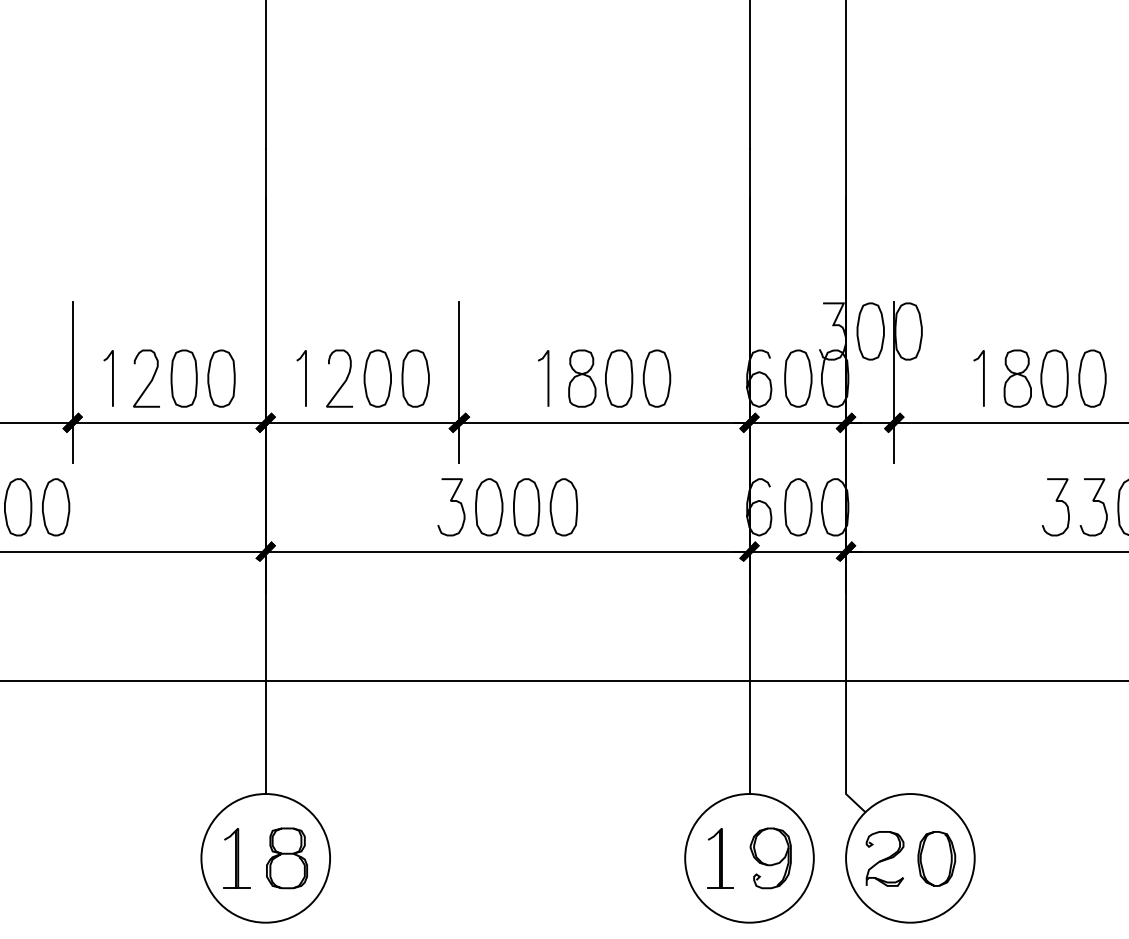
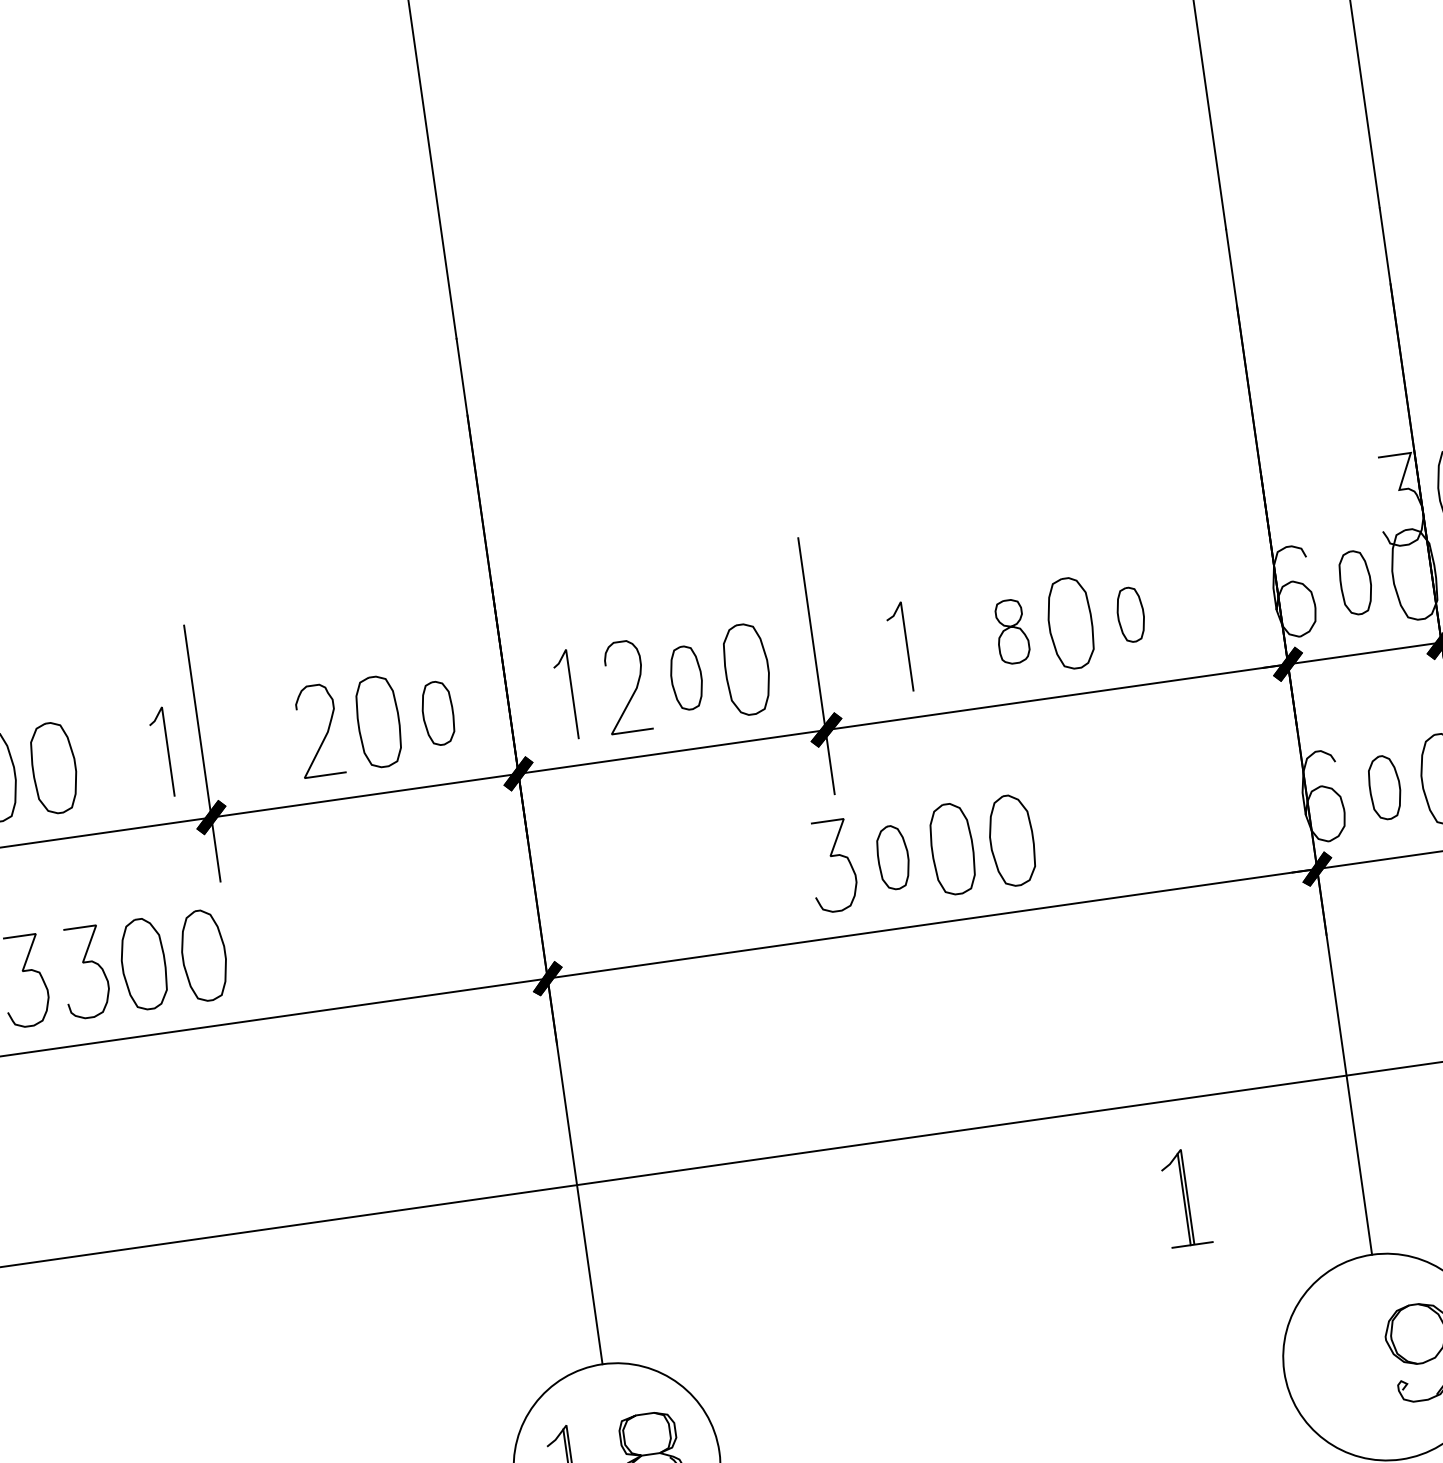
line: (112, 378) -> (167, 751), moved
part: (221, 378) -> (438, 713), size x0.7
part: (377, 378) -> (686, 677), size x0.7
line: (547, 378) -> (905, 646), moved
part: (582, 378) -> (1012, 631), size x0.7
part: (656, 378) -> (1130, 614), size x0.6
part: (798, 378) -> (1355, 582), size x0.7
part: (489, 507) -> (893, 857), size x0.7
part: (798, 507) -> (1385, 787), size x0.7
part: (720, 858) -> (1185, 1197), moved

